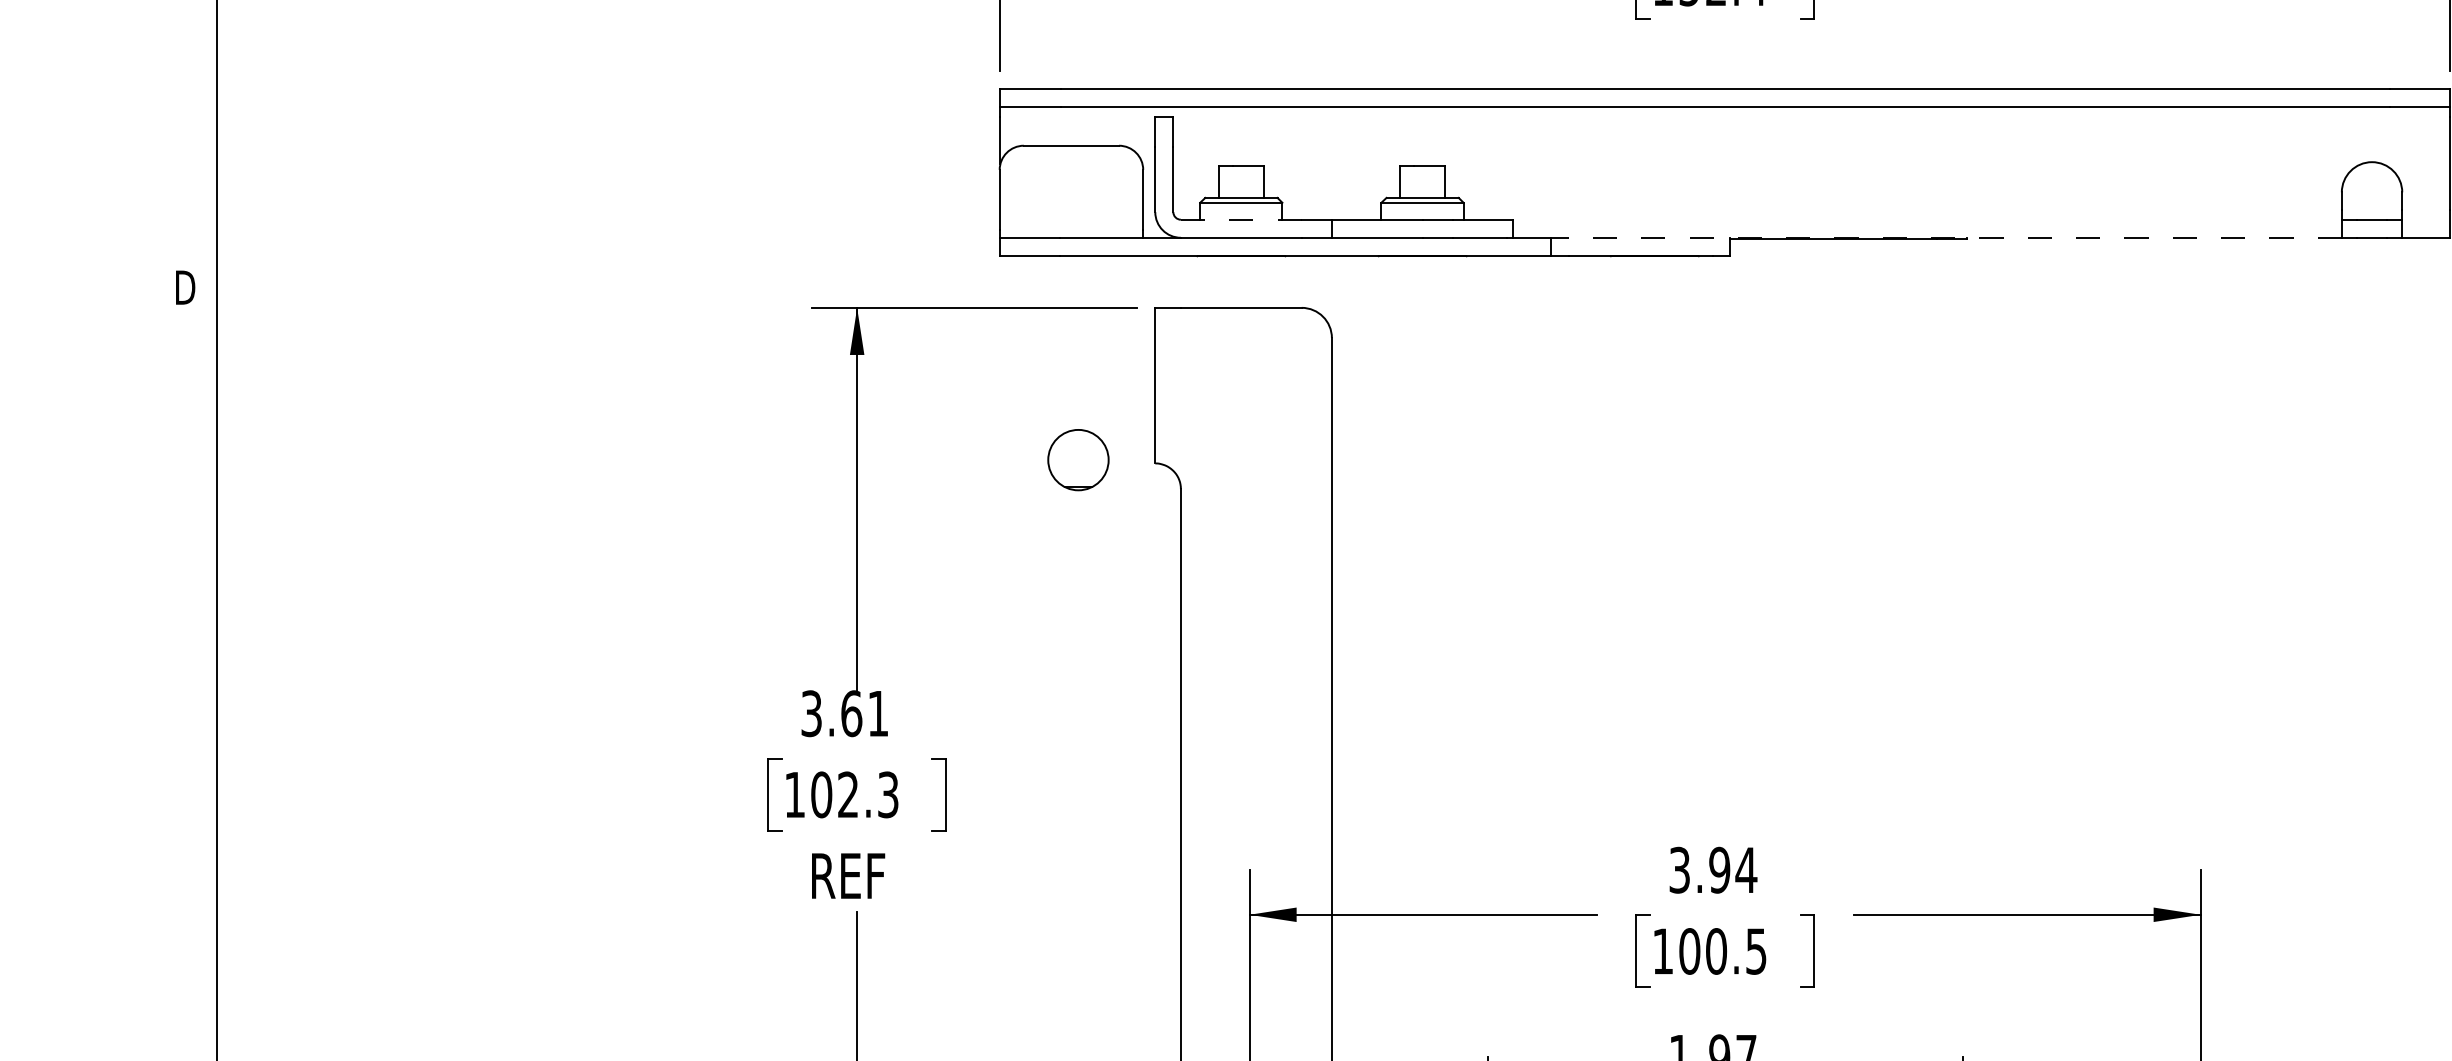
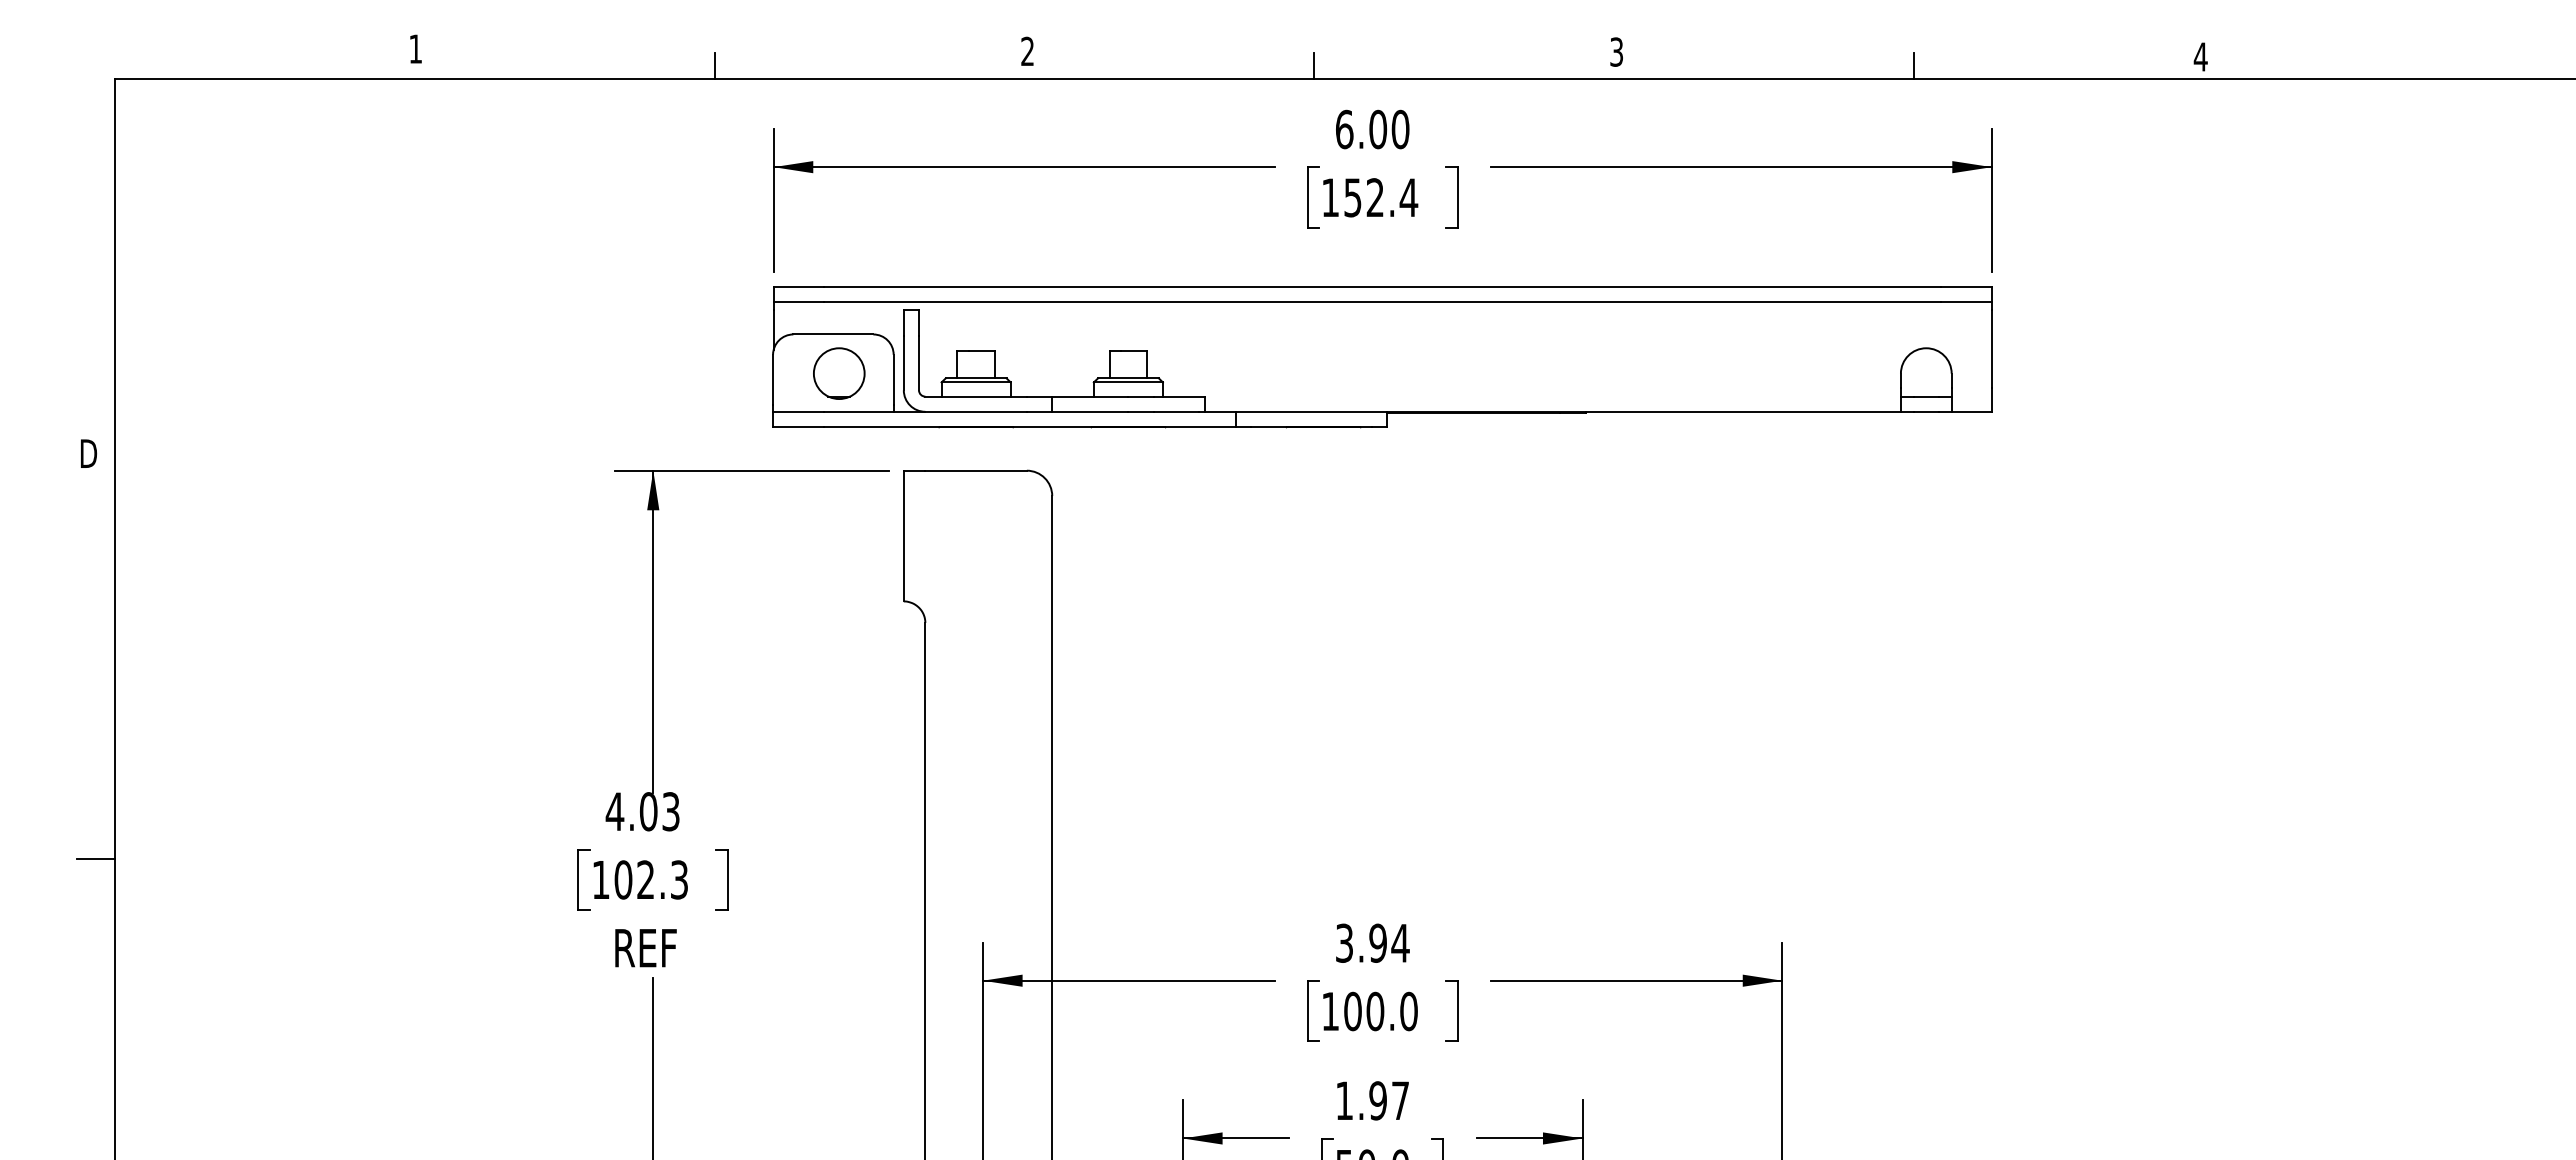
line: (1241, 219) -> (976, 396), dashed -> solid
line: (1946, 237) -> (1568, 411), dashed -> solid
circle: (1078, 459) -> (839, 373), moved
text: (844, 713) -> (642, 811), 3.61 -> 4.03
line: (194, 770) -> (96, 859), added
text: (1755, 951) -> (1408, 1011), 100.5 -> 100.0

